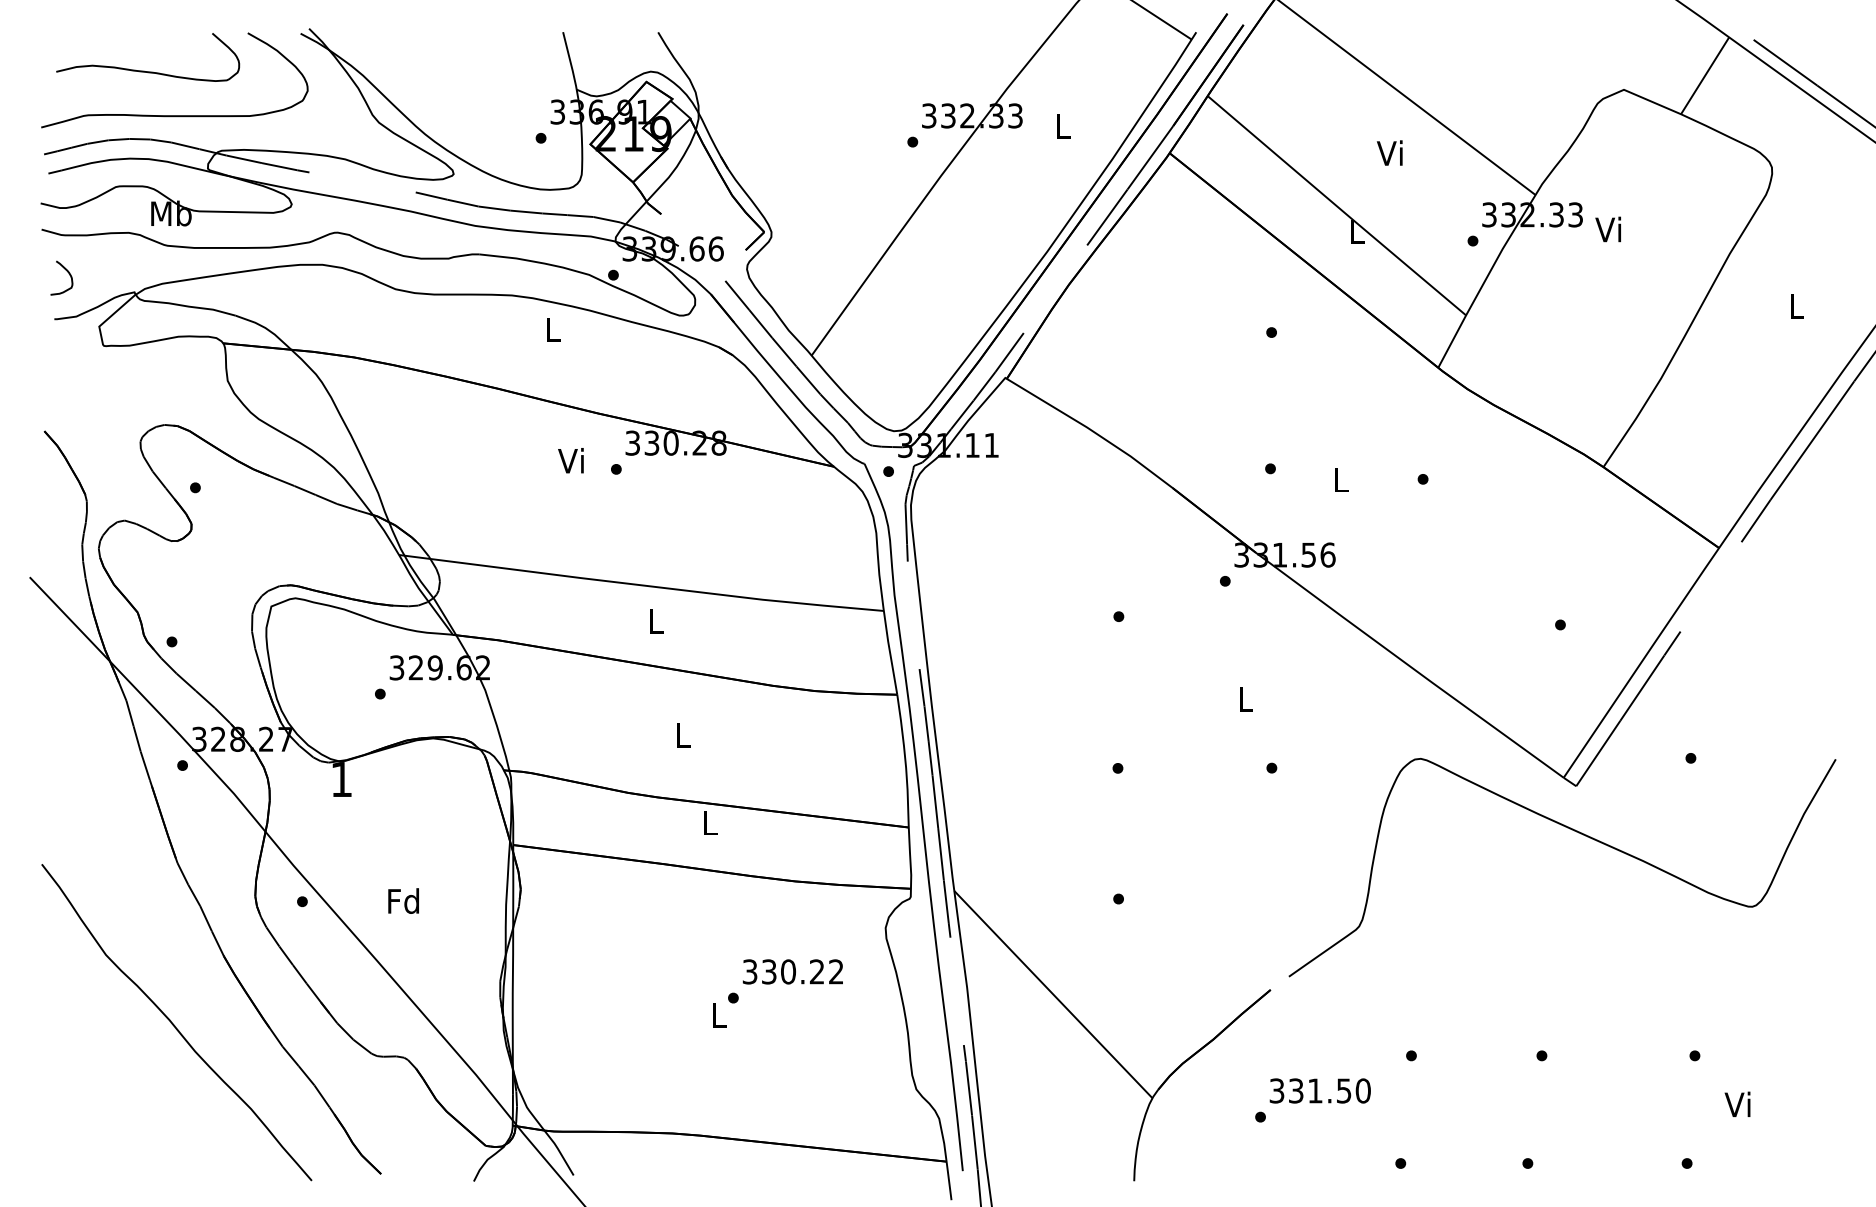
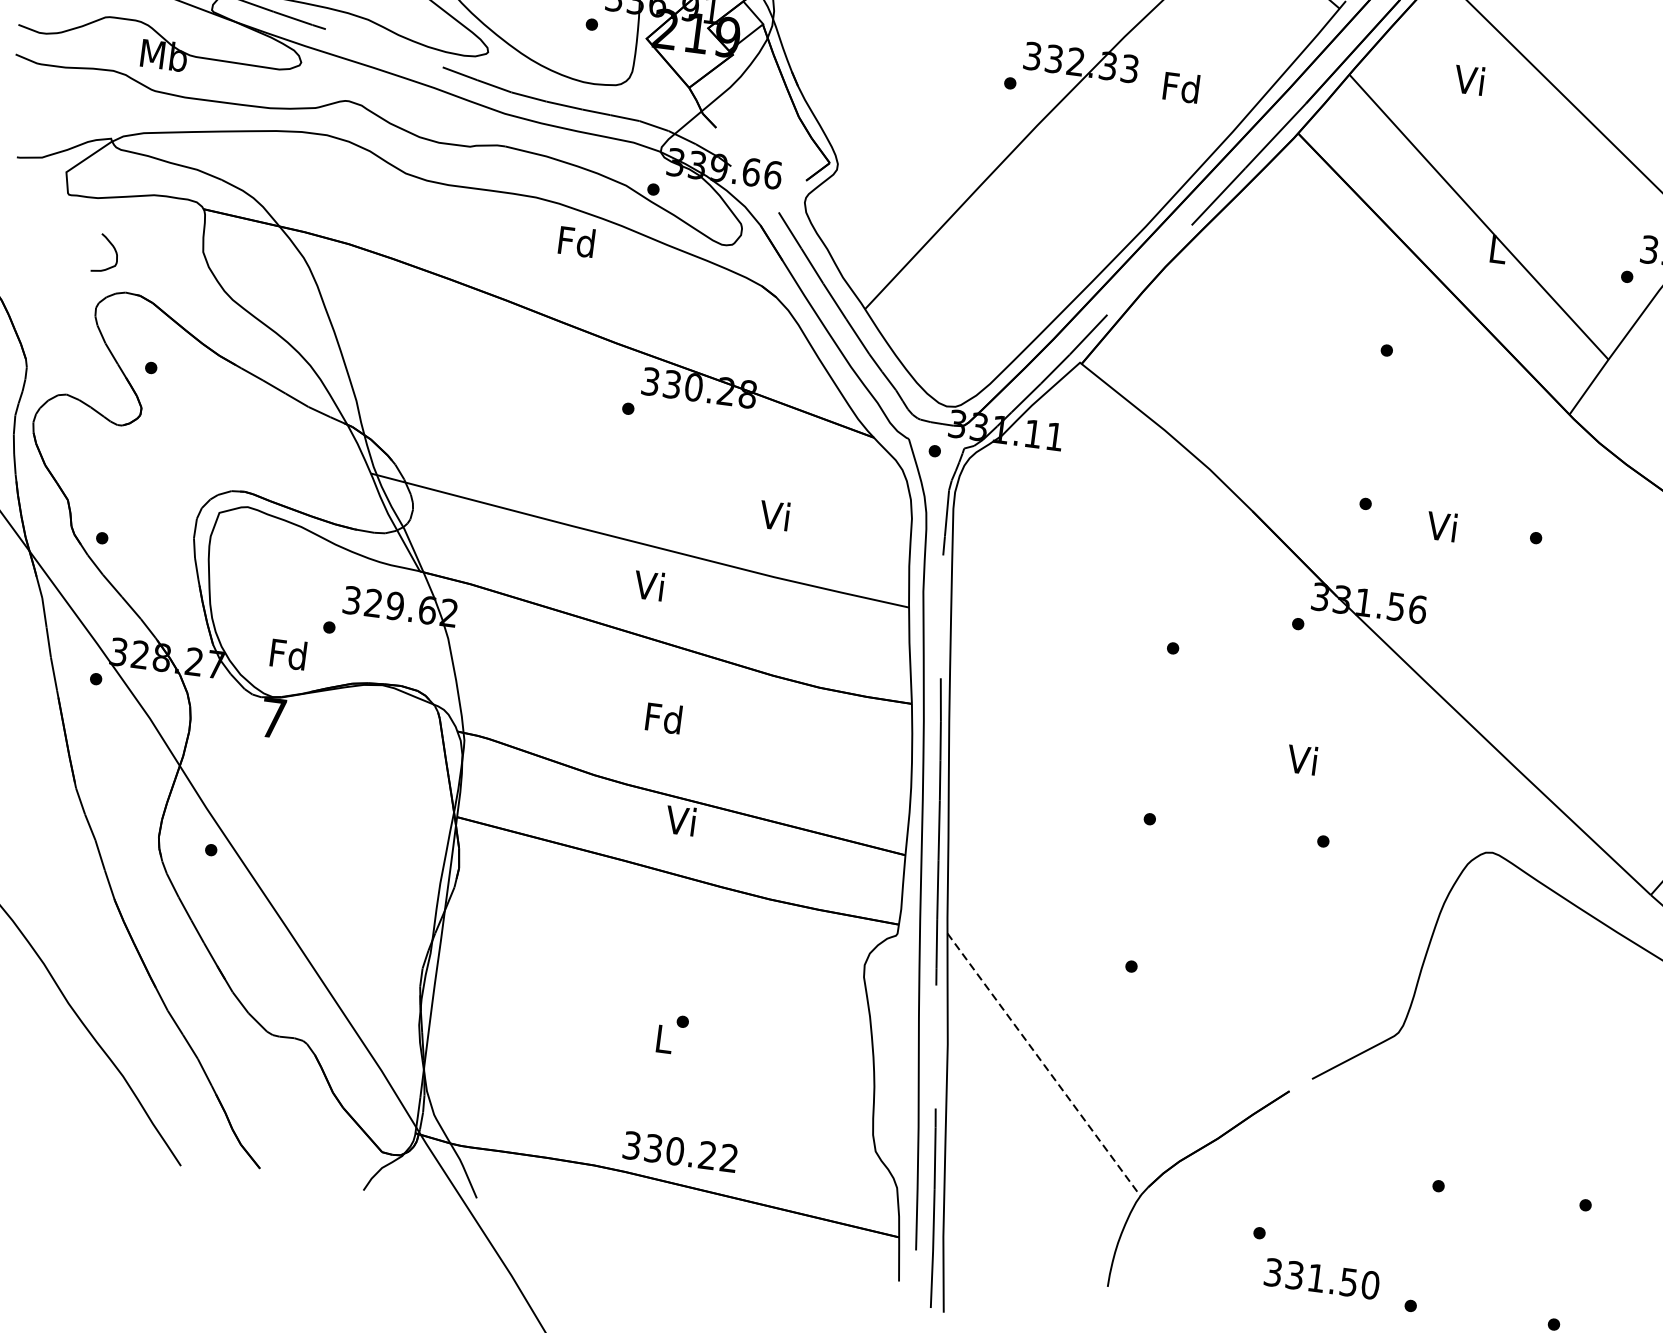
text: (1062, 126) -> (1181, 87), L -> Fd
text: (1389, 152) -> (1468, 79), moved
curve: (66, 271) -> (112, 246), moved
text: (552, 329) -> (576, 241), L -> Fd
text: (570, 460) -> (773, 514), moved
text: (1339, 479) -> (1441, 526), L -> Vi
text: (654, 620) -> (649, 584), L -> Vi
text: (1243, 698) -> (1301, 758), L -> Vi
text: (682, 735) -> (663, 718), L -> Fd
text: (341, 779) -> (273, 718), 1 -> 7
text: (708, 822) -> (680, 820), L -> Vi
text: (403, 900) -> (288, 653), moved
text: (792, 971) -> (679, 1151), moved
line: (1053, 994) -> (1044, 1064), solid -> dashed
text: (1319, 1090) -> (1321, 1278), moved

